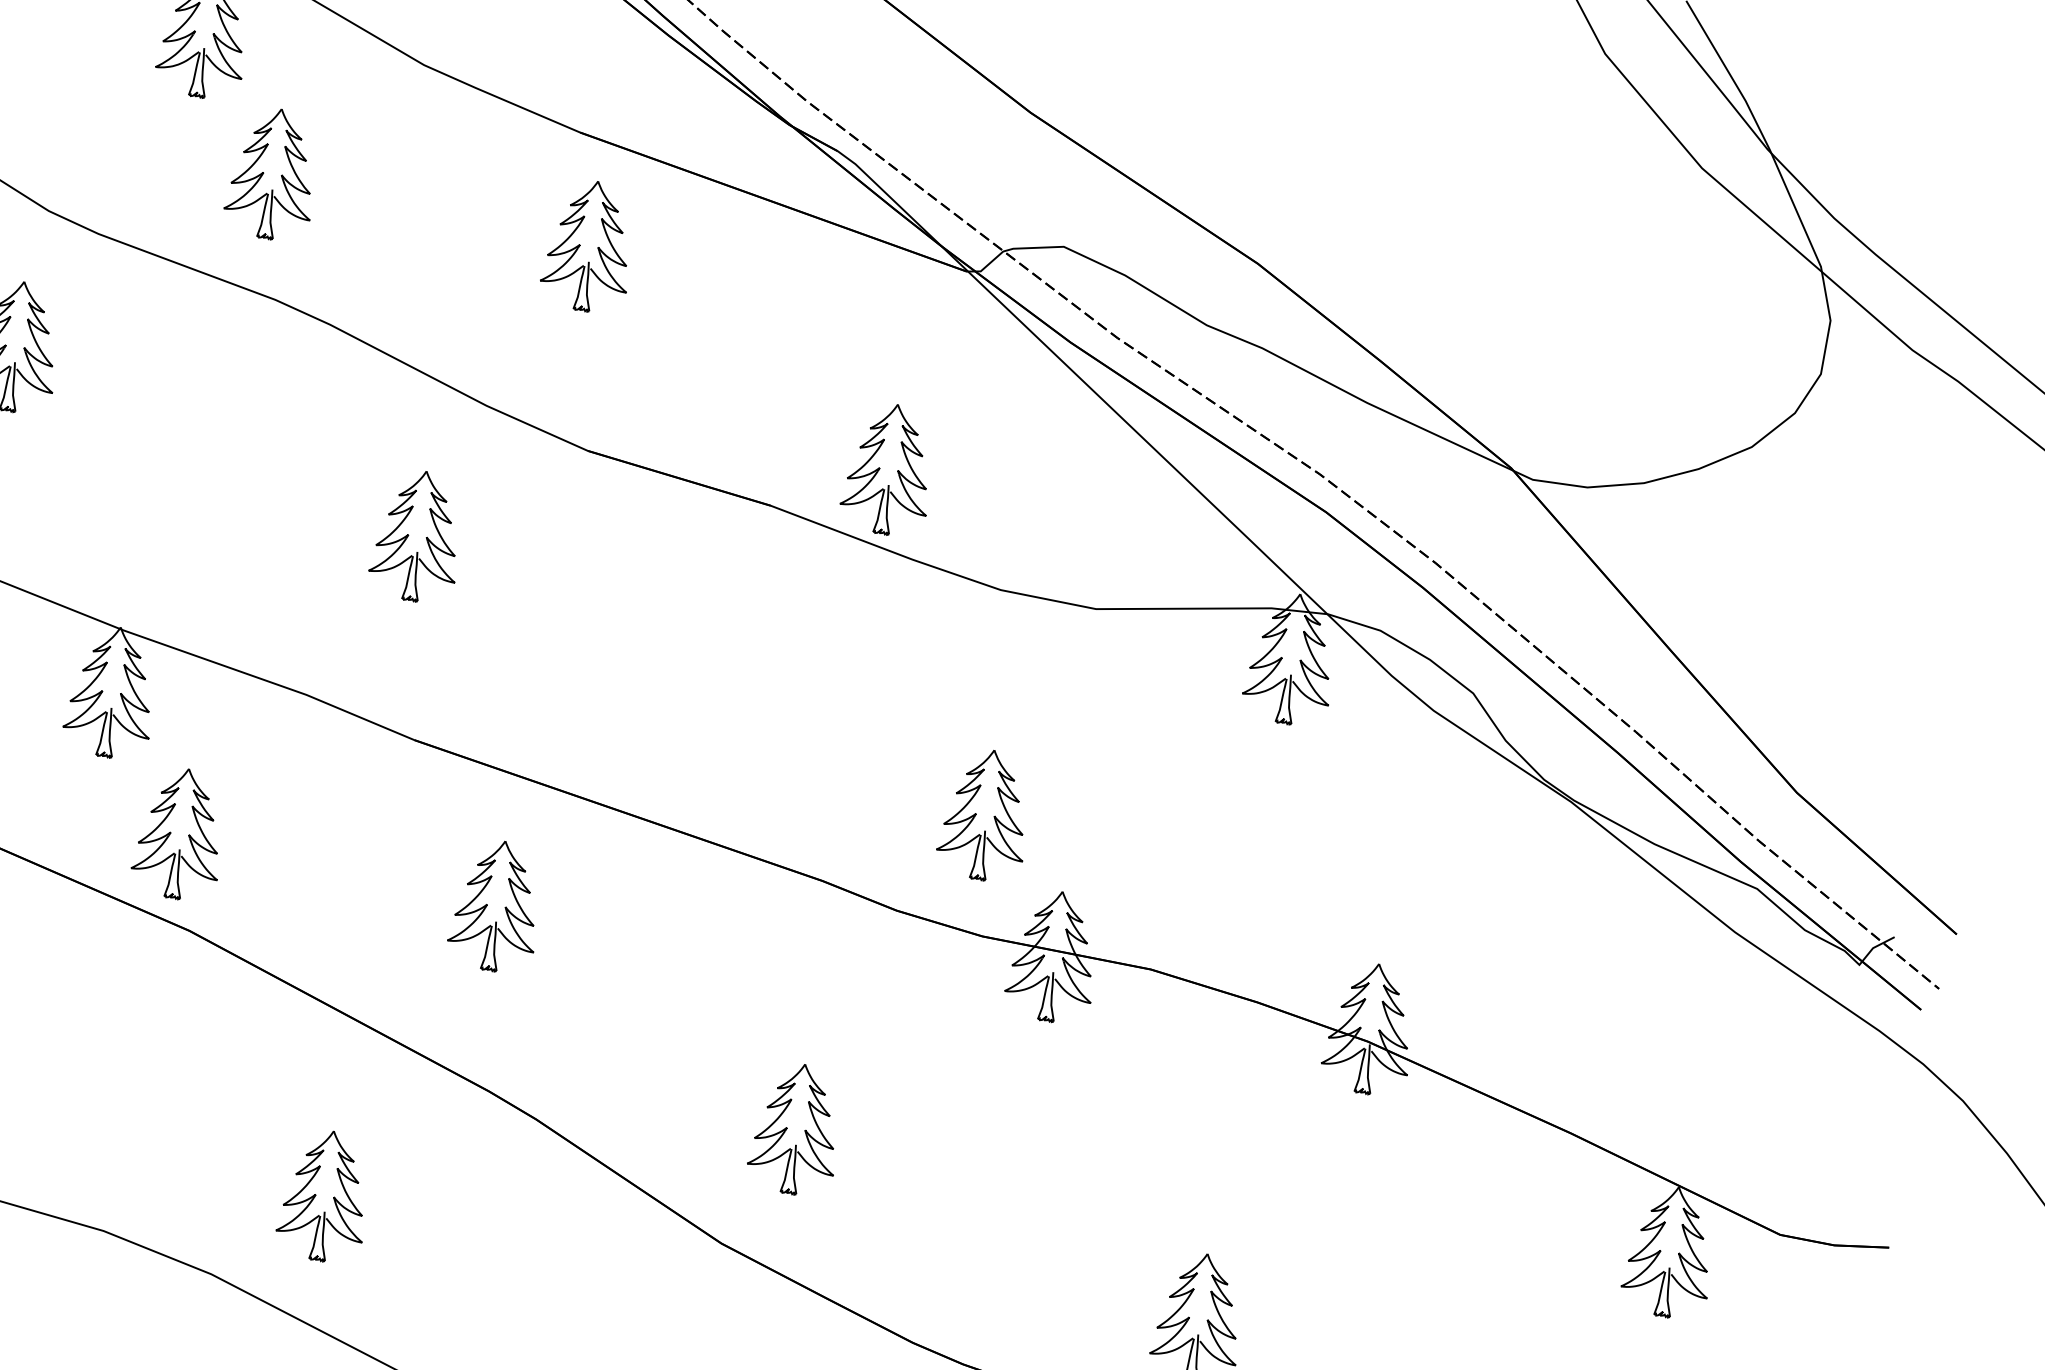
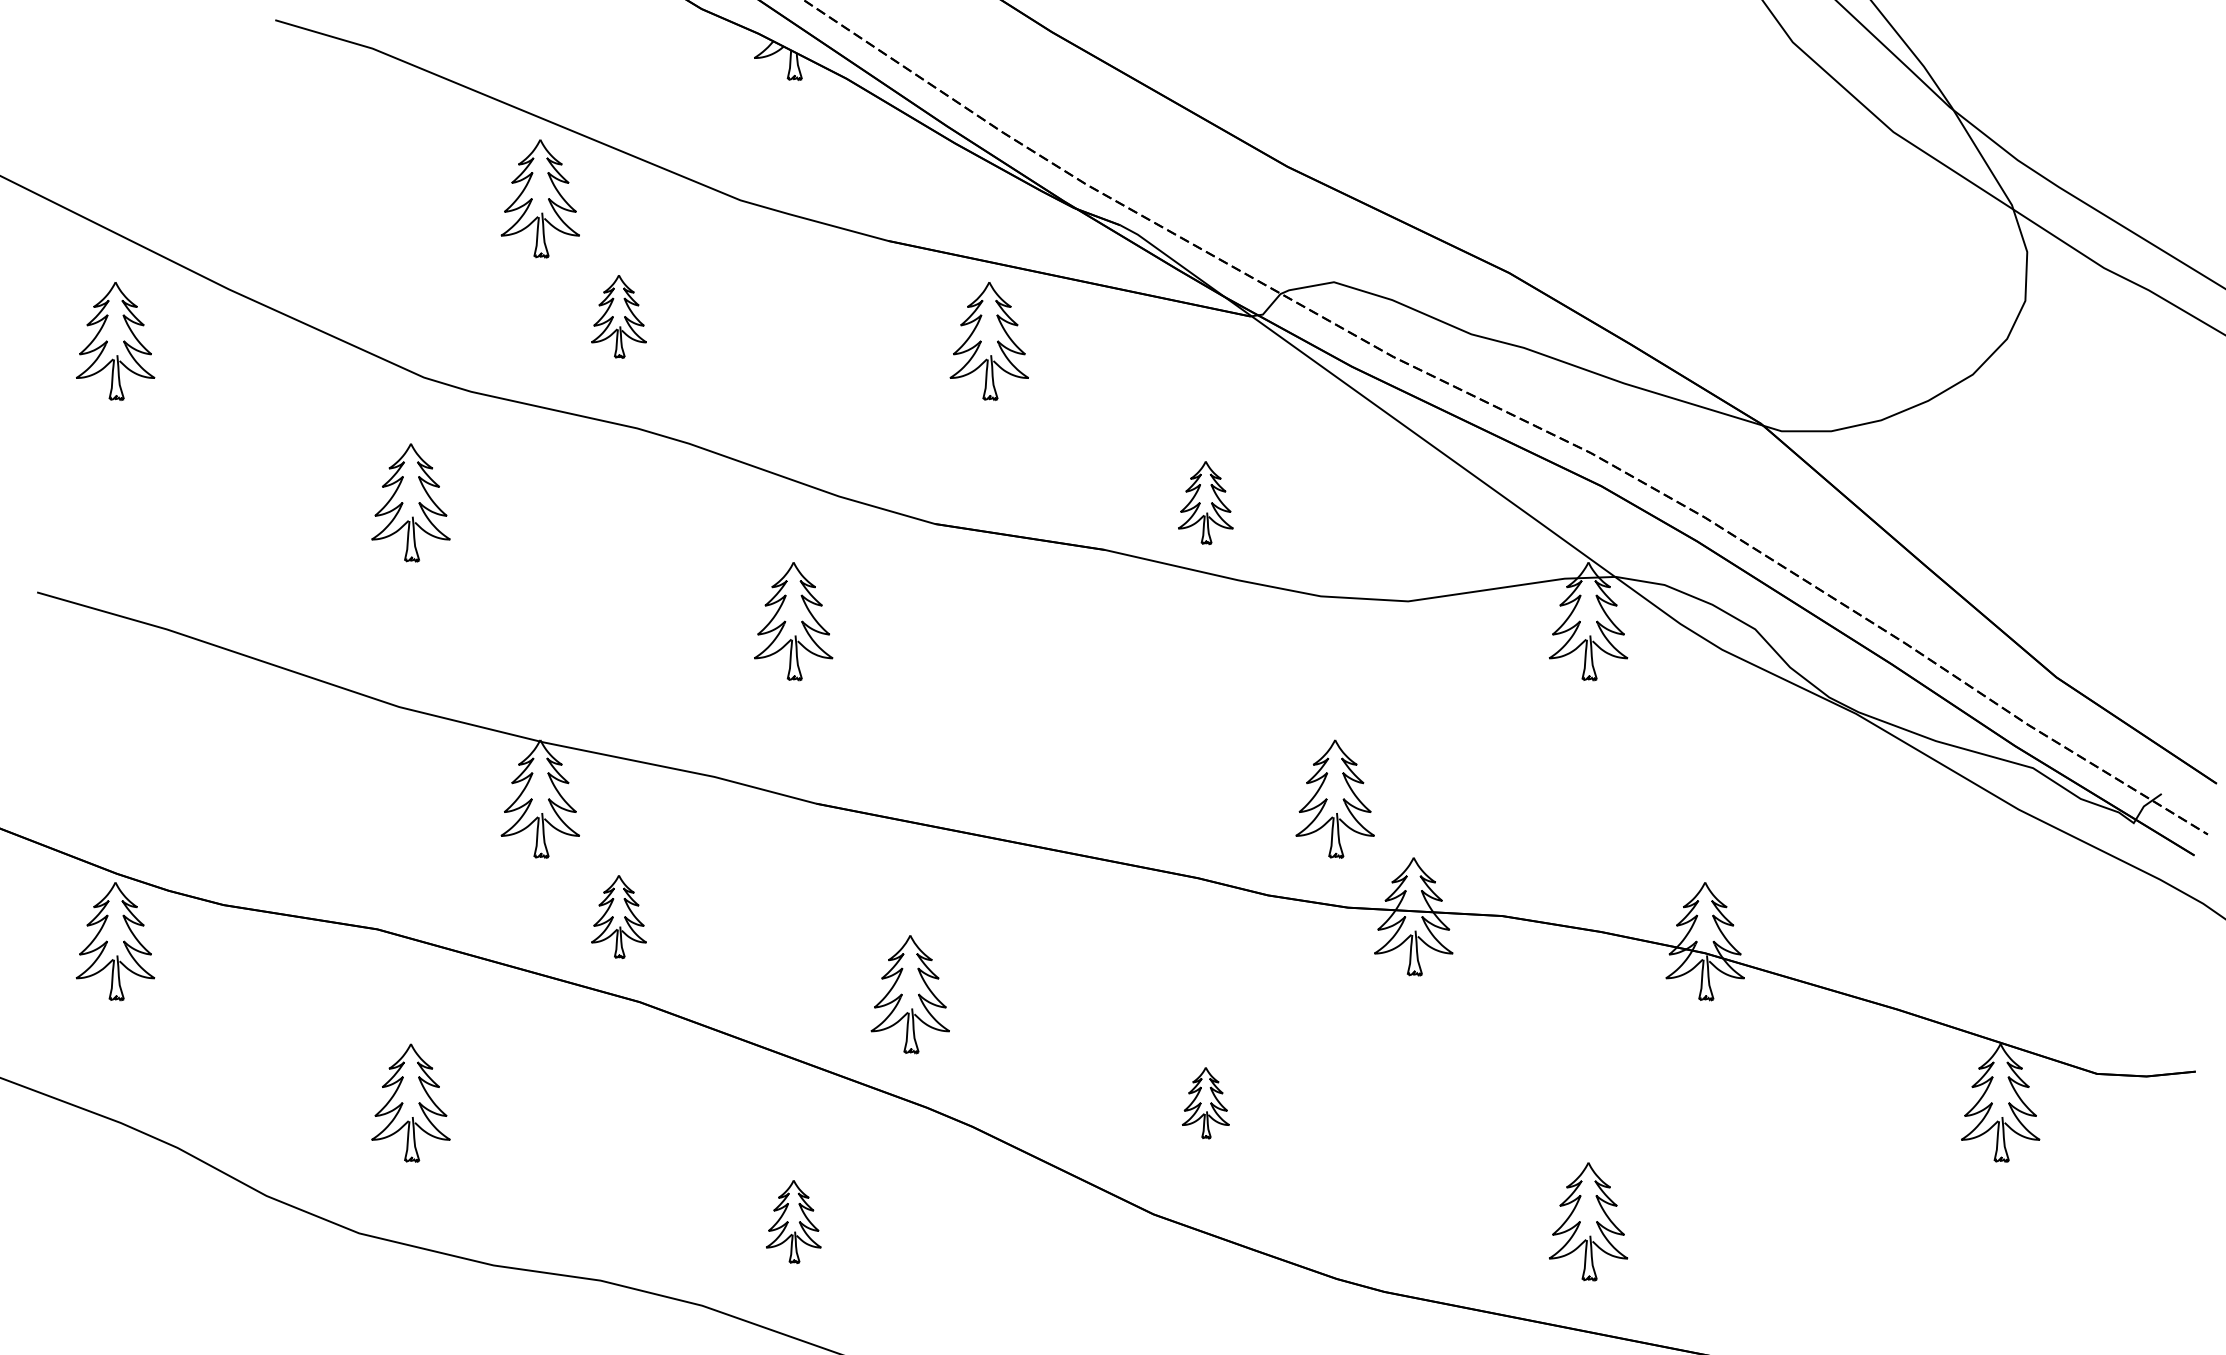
part: (272, 173) -> (618, 316), size x0.7
part: (588, 246) -> (988, 341), moved
part: (888, 469) -> (1205, 502), size x0.7
part: (179, 833) -> (618, 916), size x0.7
part: (495, 905) -> (909, 994), moved
part: (795, 1128) -> (1205, 1102), size x0.6
part: (324, 1195) -> (793, 1221), size x0.7

